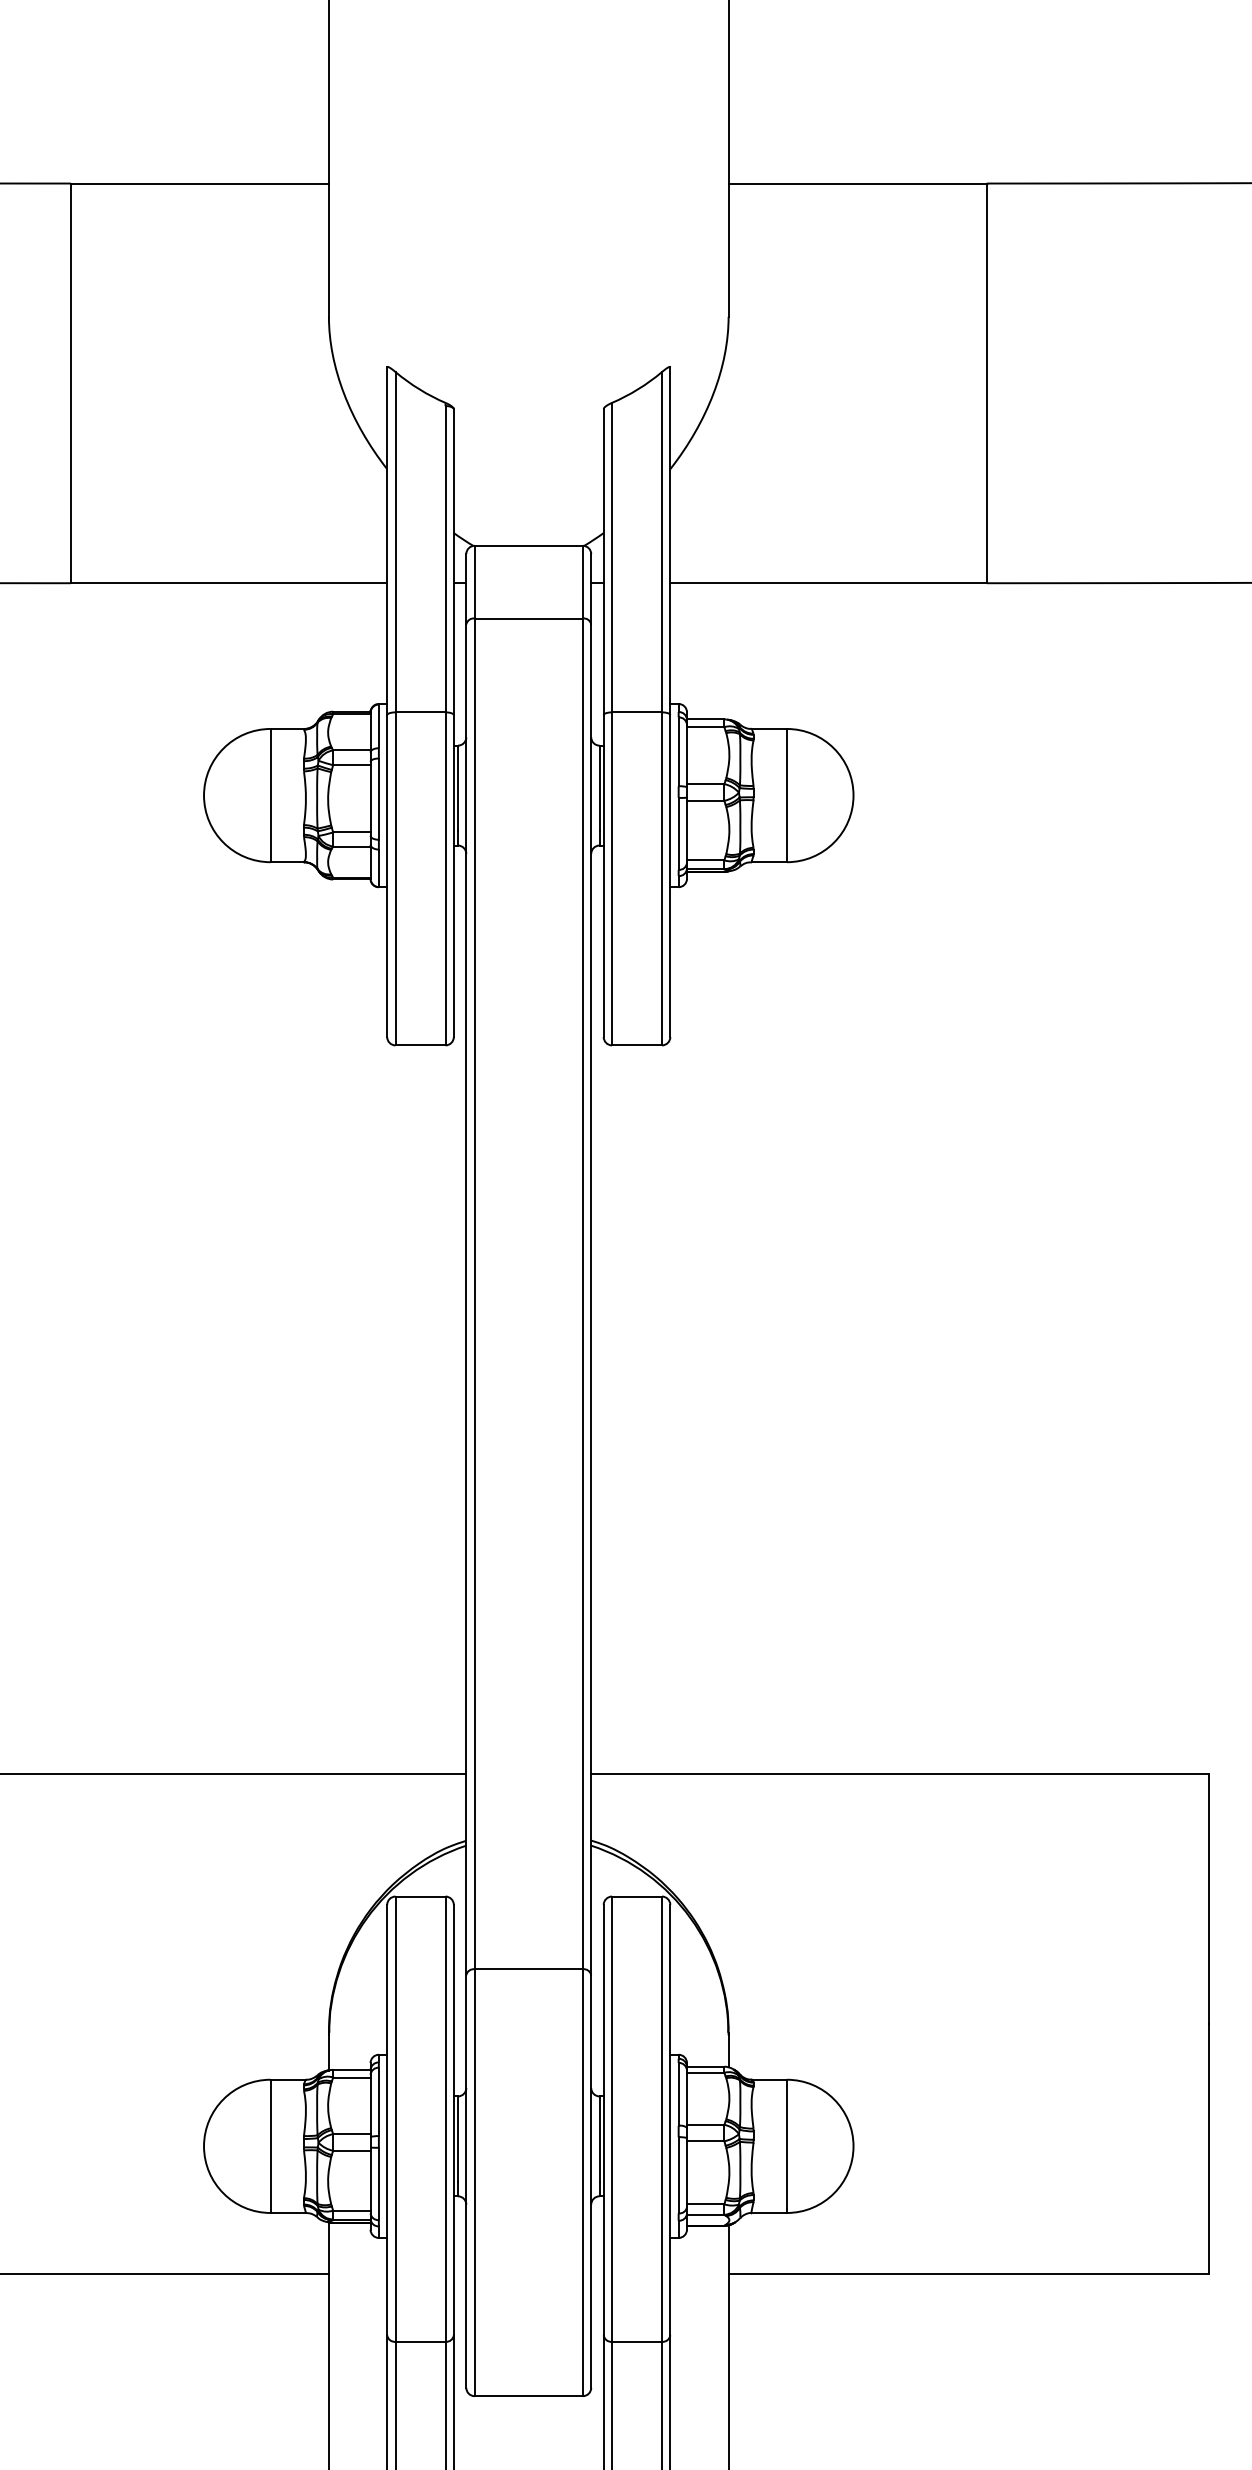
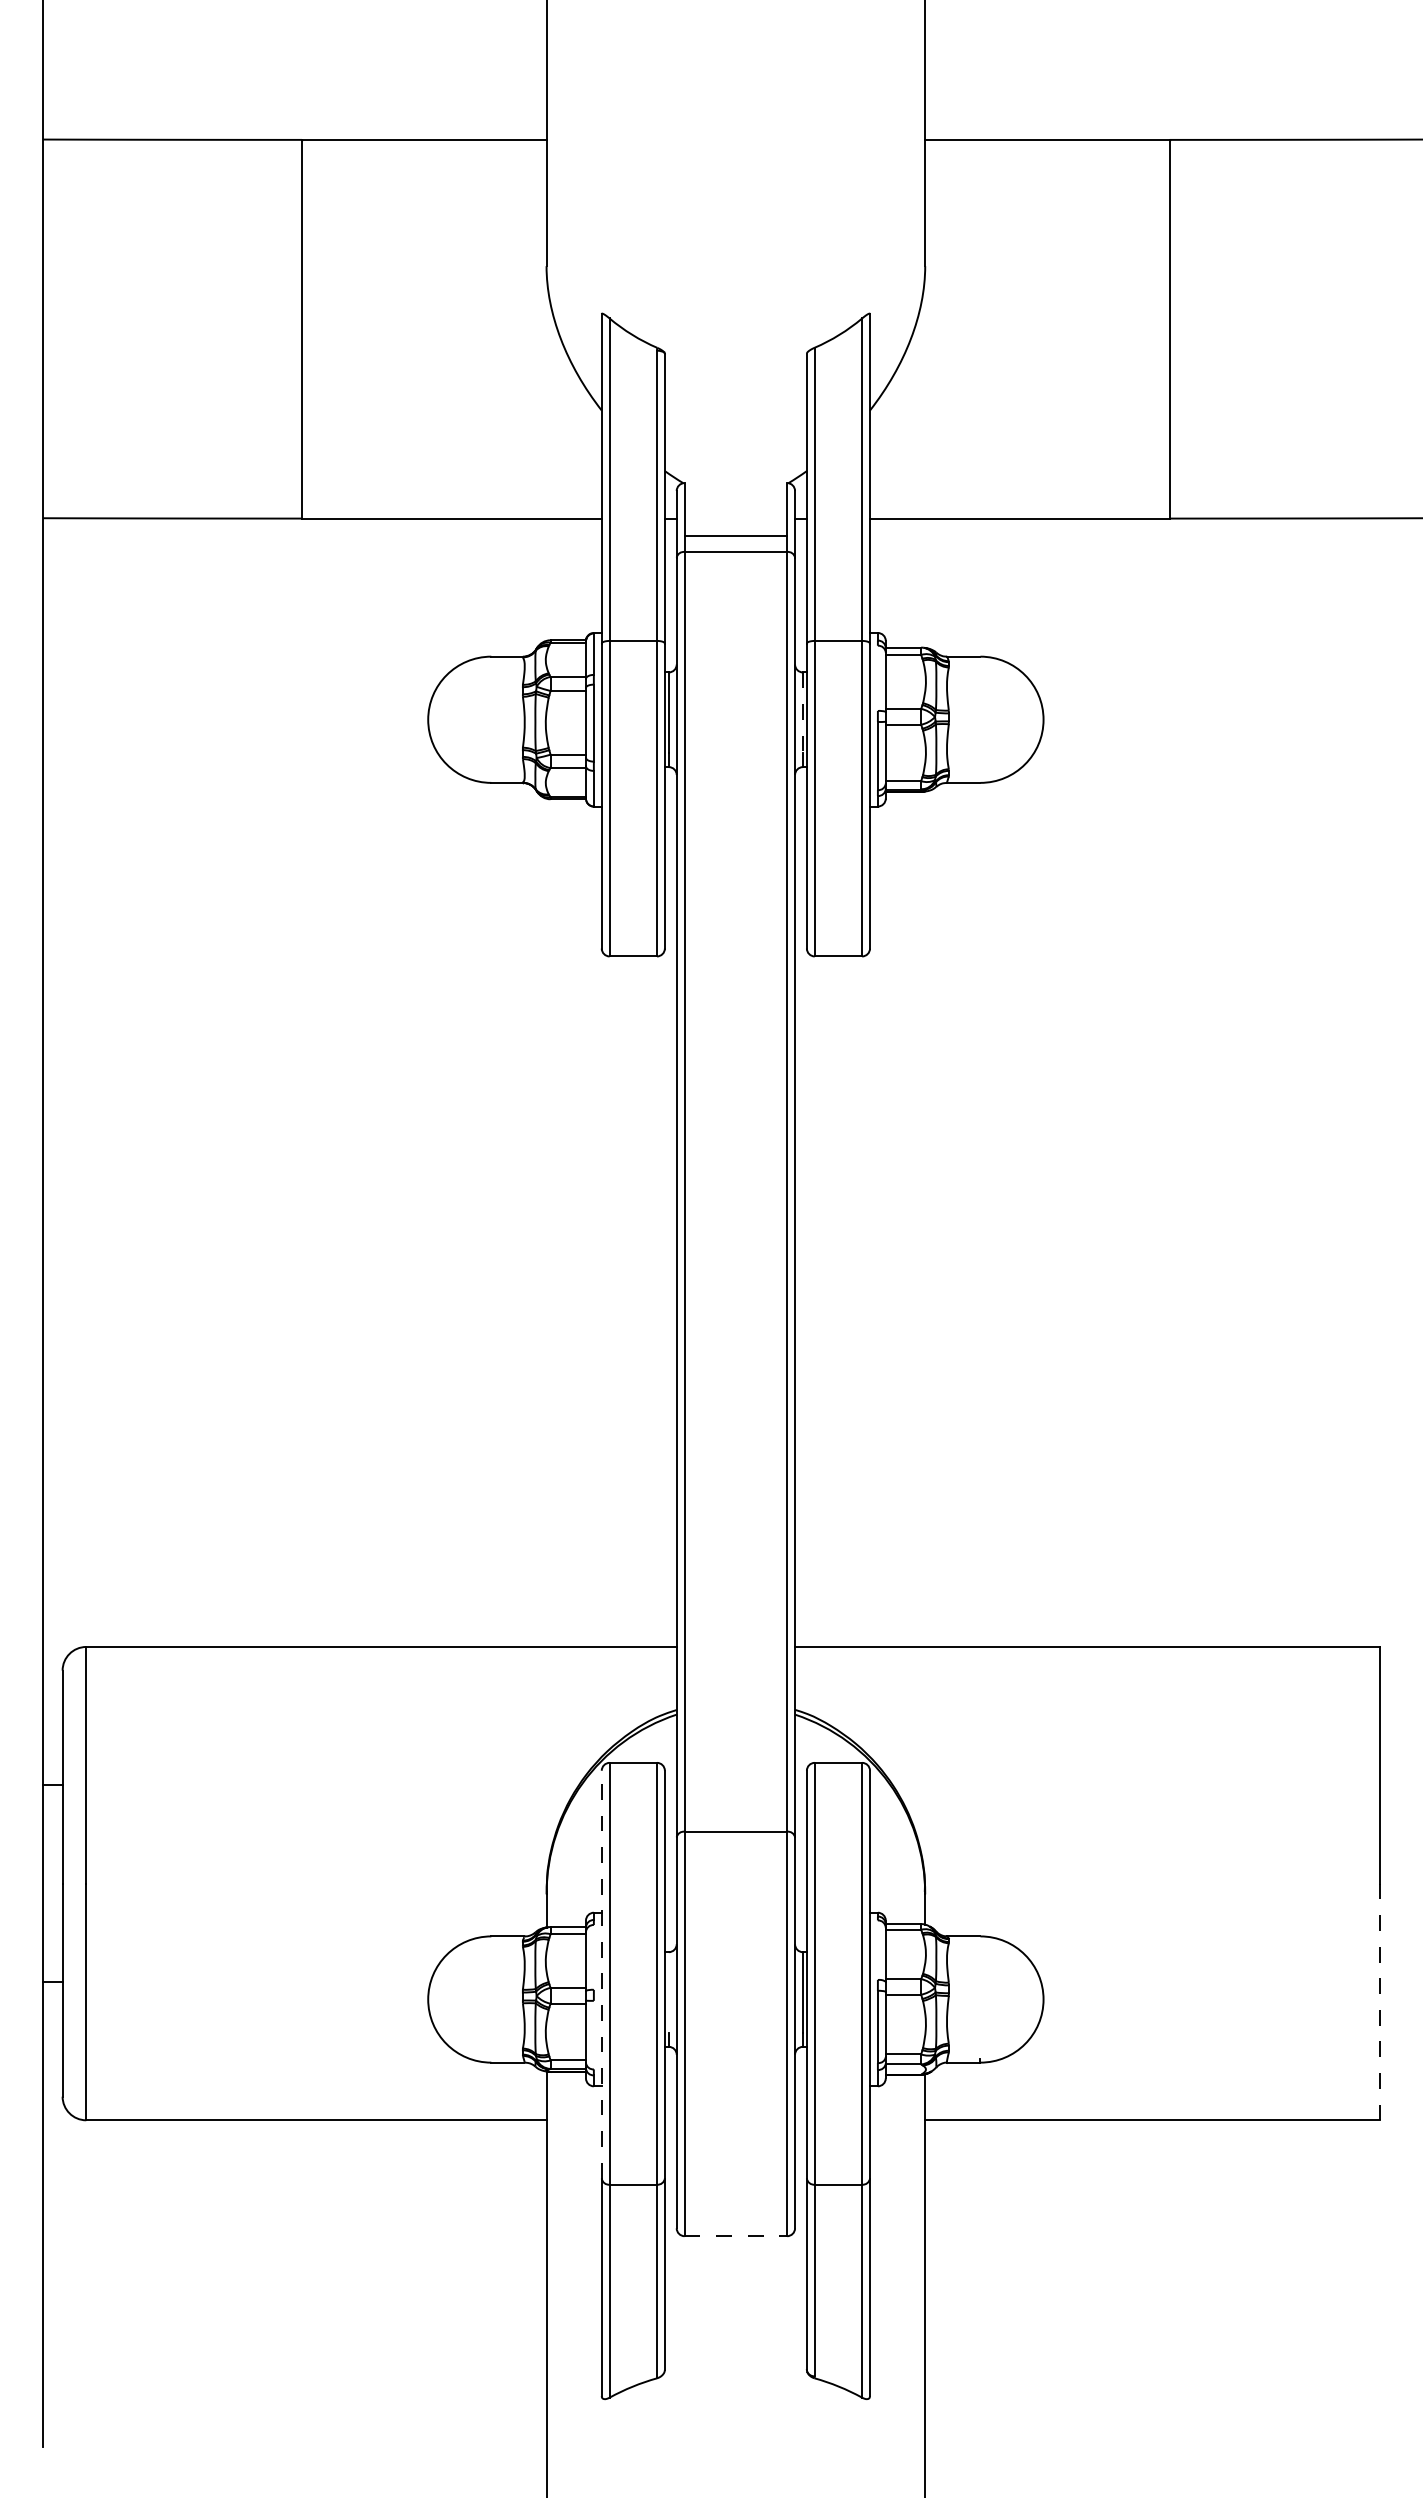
line: (528, 546) -> (735, 536), moved
line: (678, 750) -> (877, 677), removed
line: (599, 788) -> (802, 713), solid -> dashed
line: (270, 795) -> (491, 719), removed
line: (786, 795) -> (980, 719), removed
line: (678, 2094) -> (877, 1950), removed
line: (378, 2102) -> (593, 1957), removed
line: (386, 2119) -> (601, 1974), solid -> dashed
line: (457, 2138) -> (668, 1992), removed
line: (786, 2144) -> (980, 1997), removed
line: (270, 2146) -> (491, 1999), removed
line: (1209, 2148) -> (1380, 2001), solid -> dashed
line: (378, 2183) -> (593, 2034), removed
line: (529, 2396) -> (736, 2236), solid -> dashed

